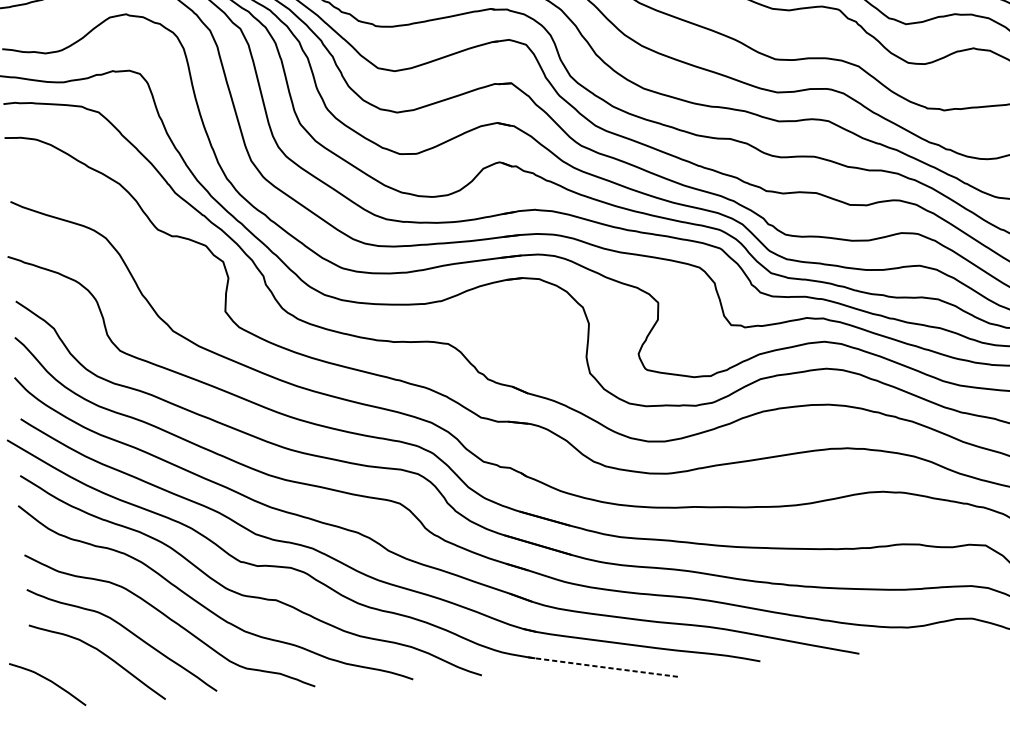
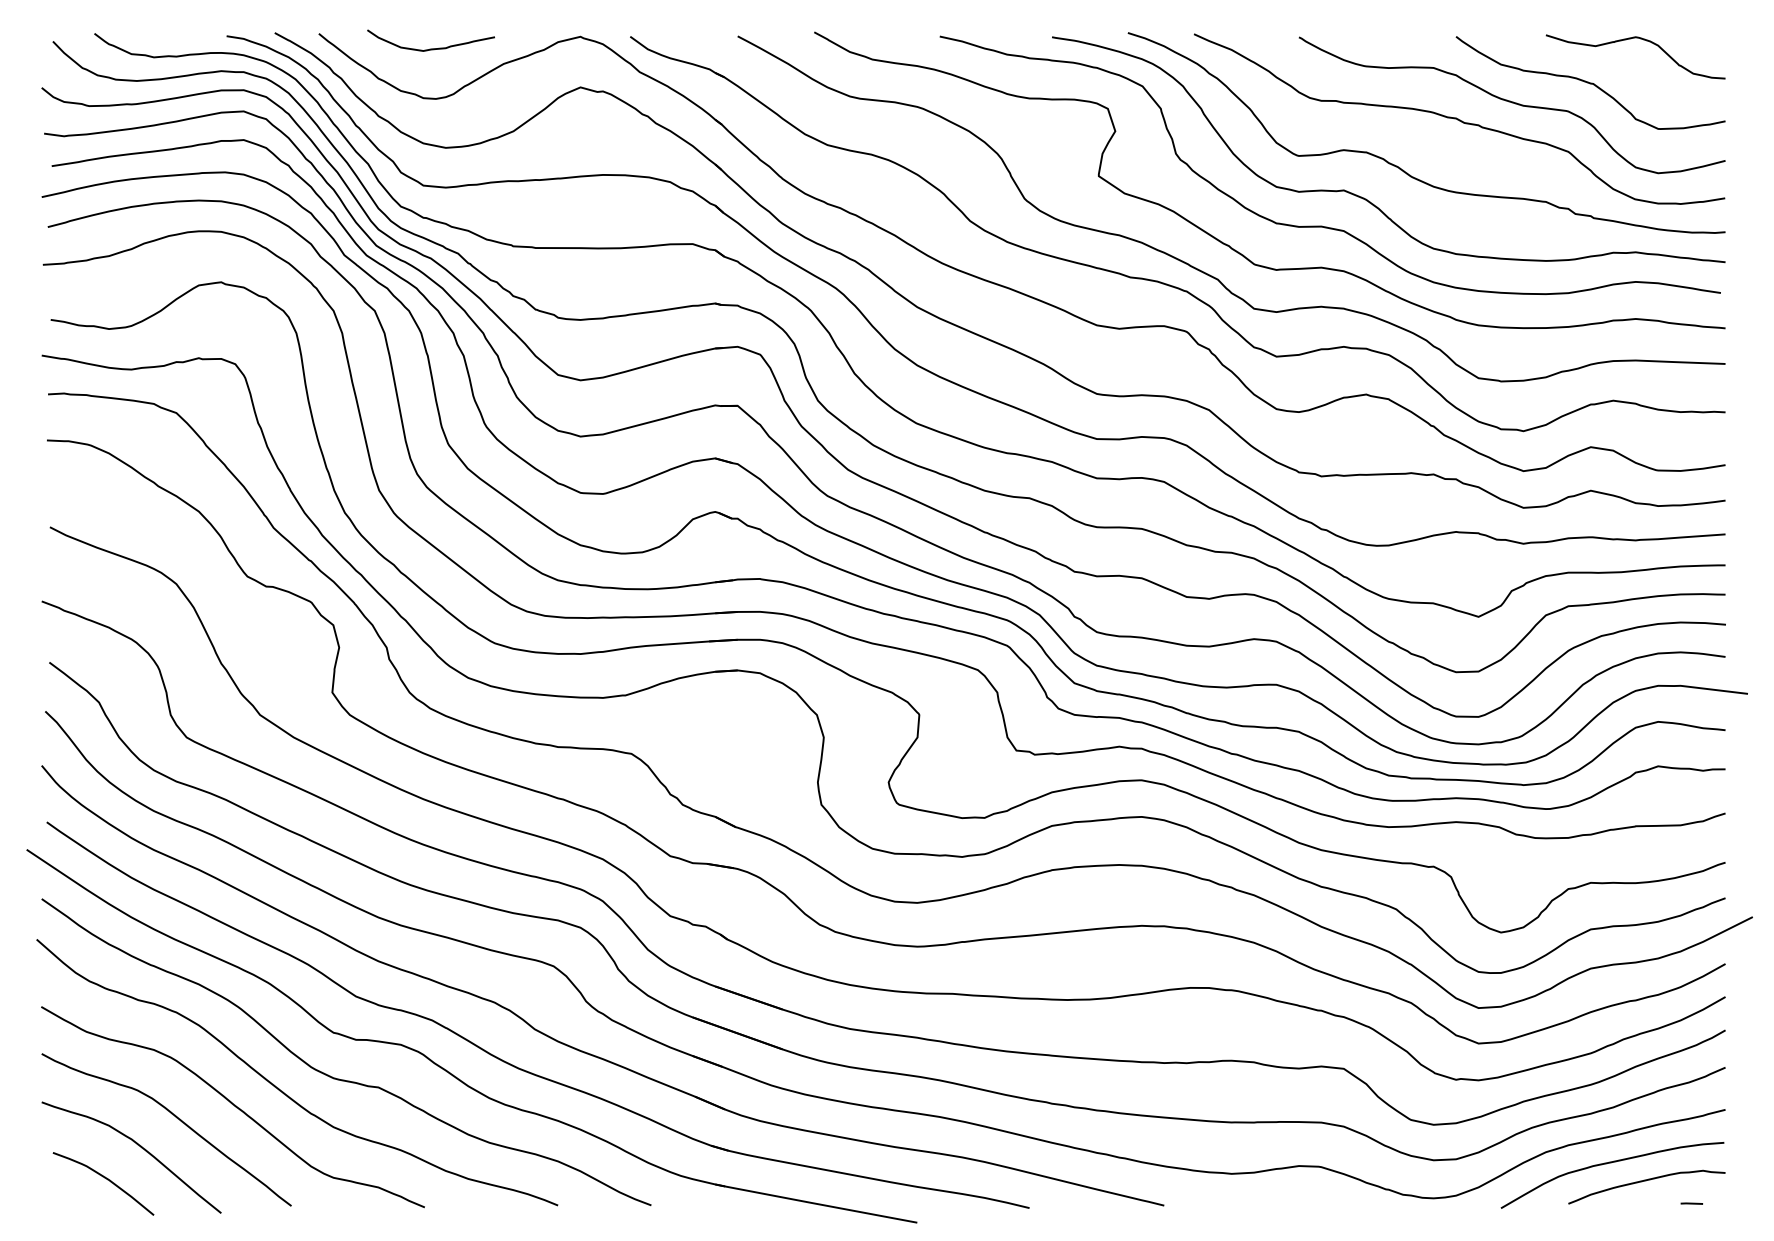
line: (602, 667) -> (815, 1203), dashed -> solid
curve: (49, 681) -> (106, 1179), moved

